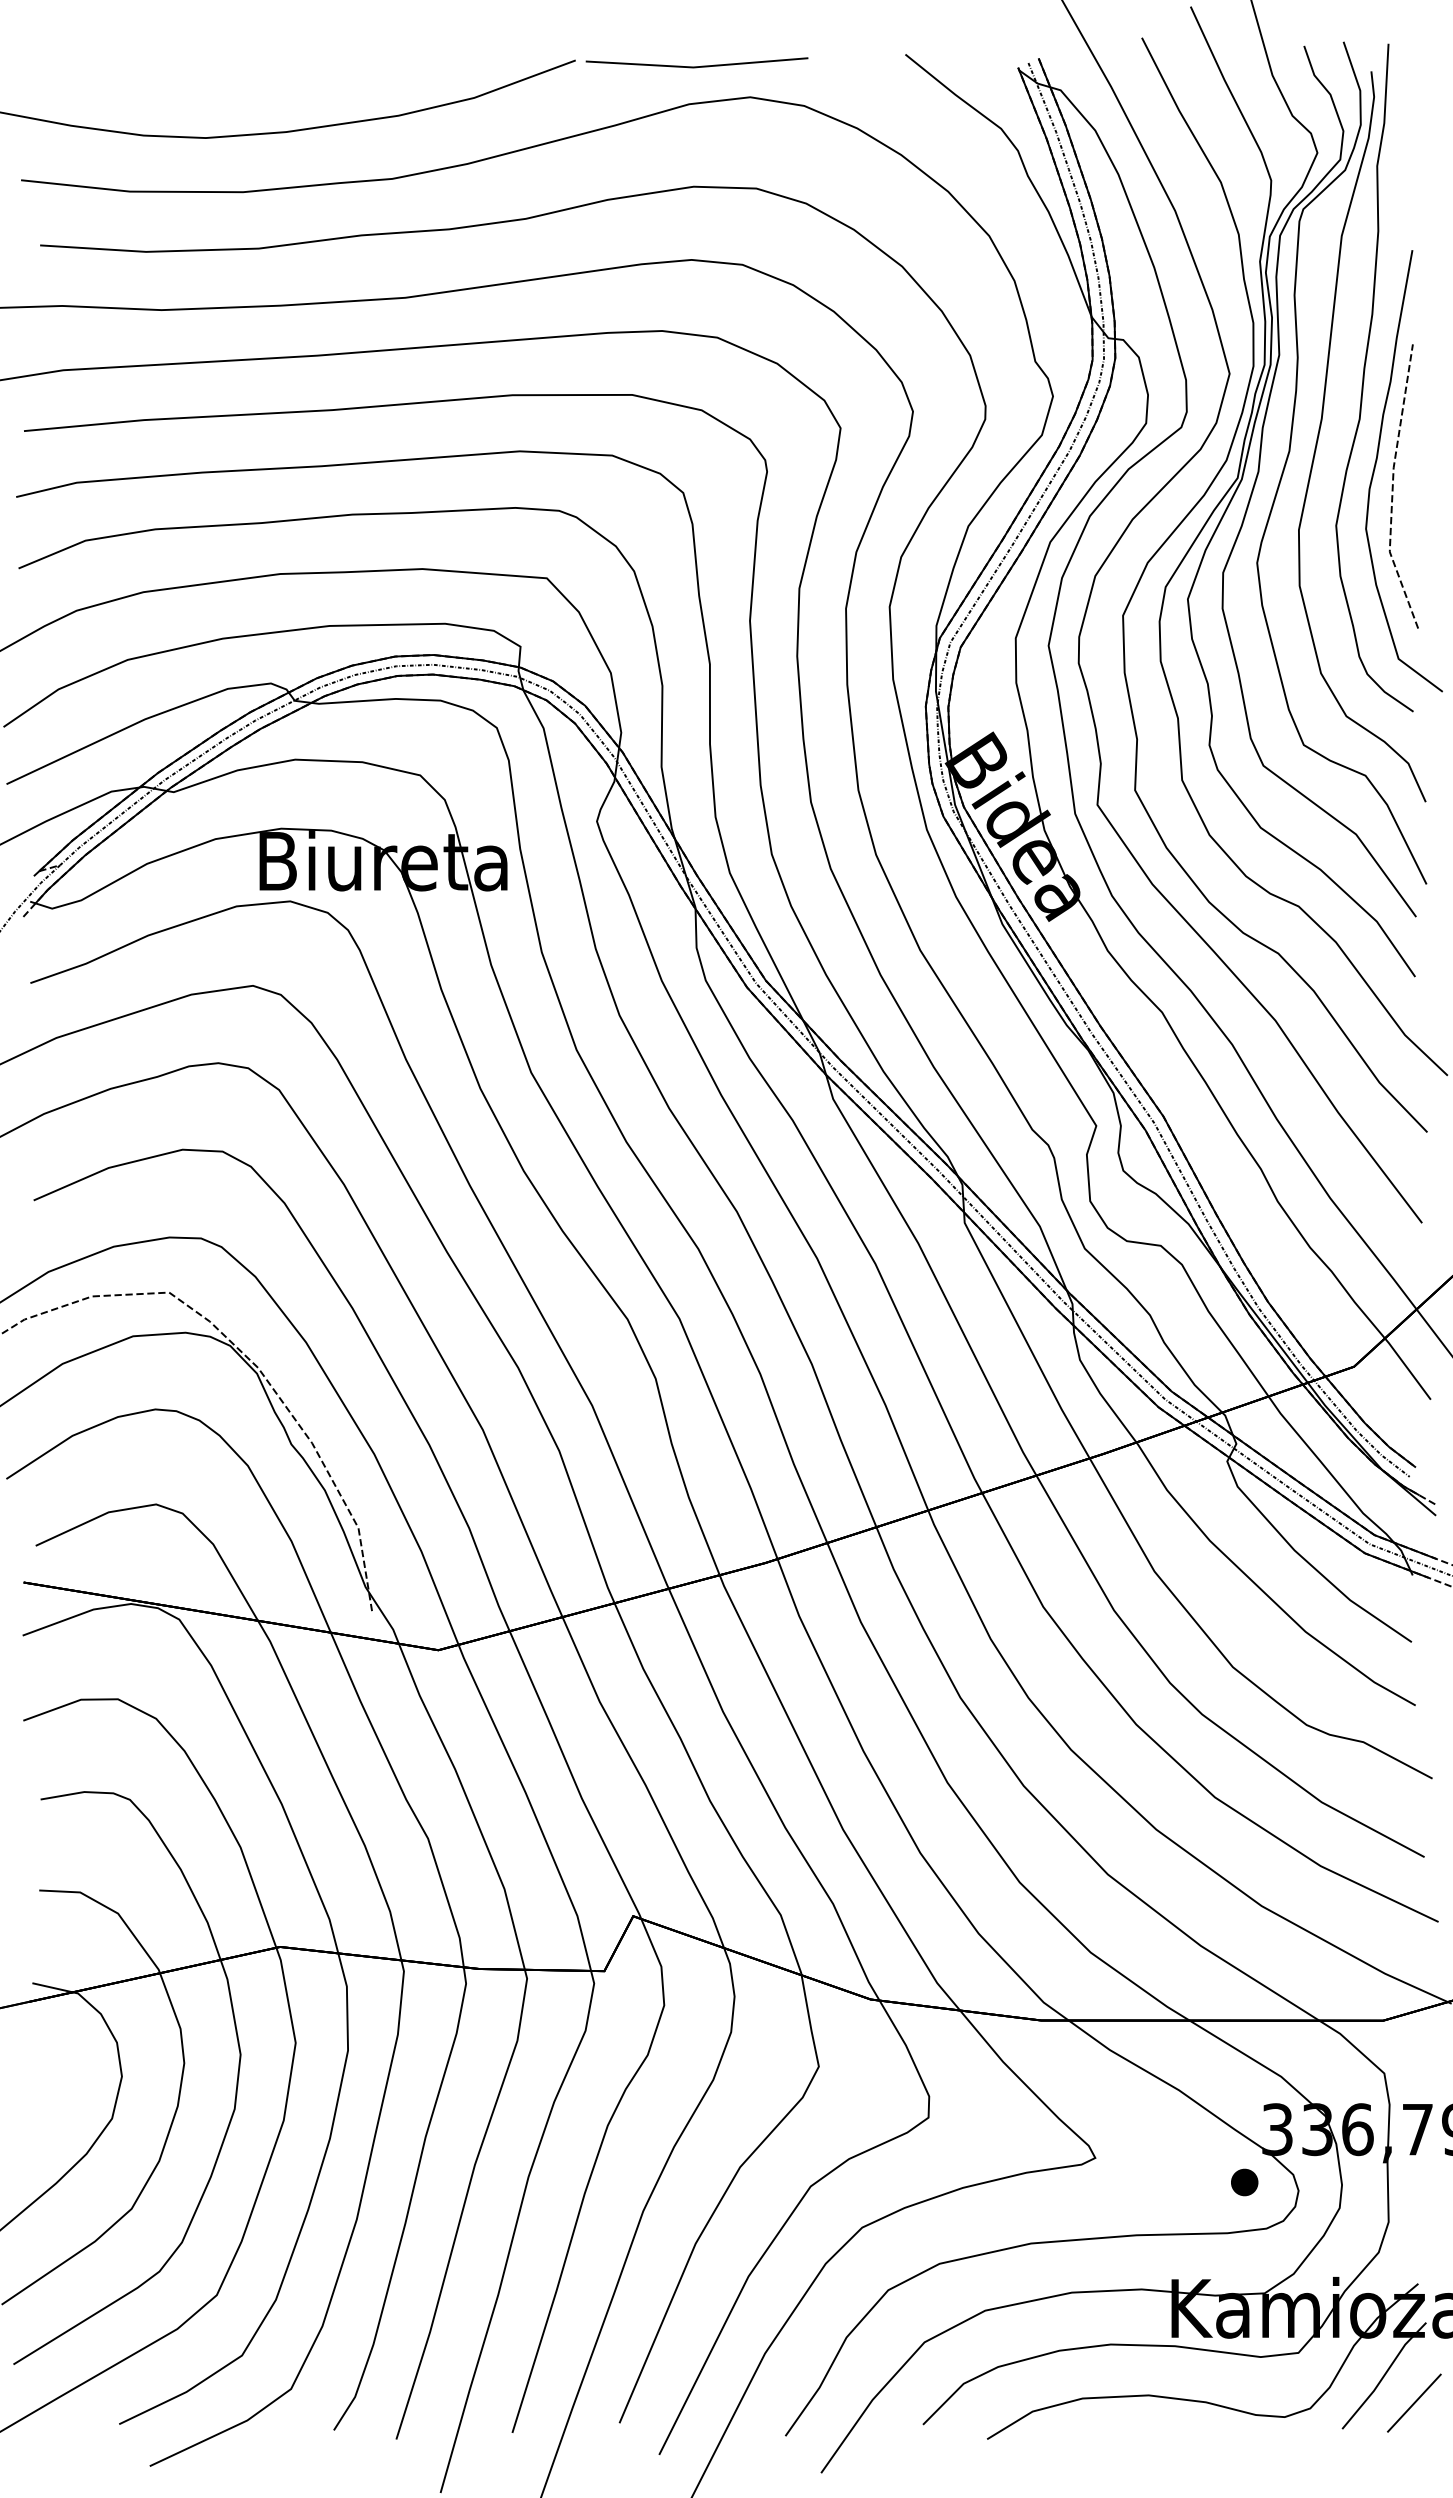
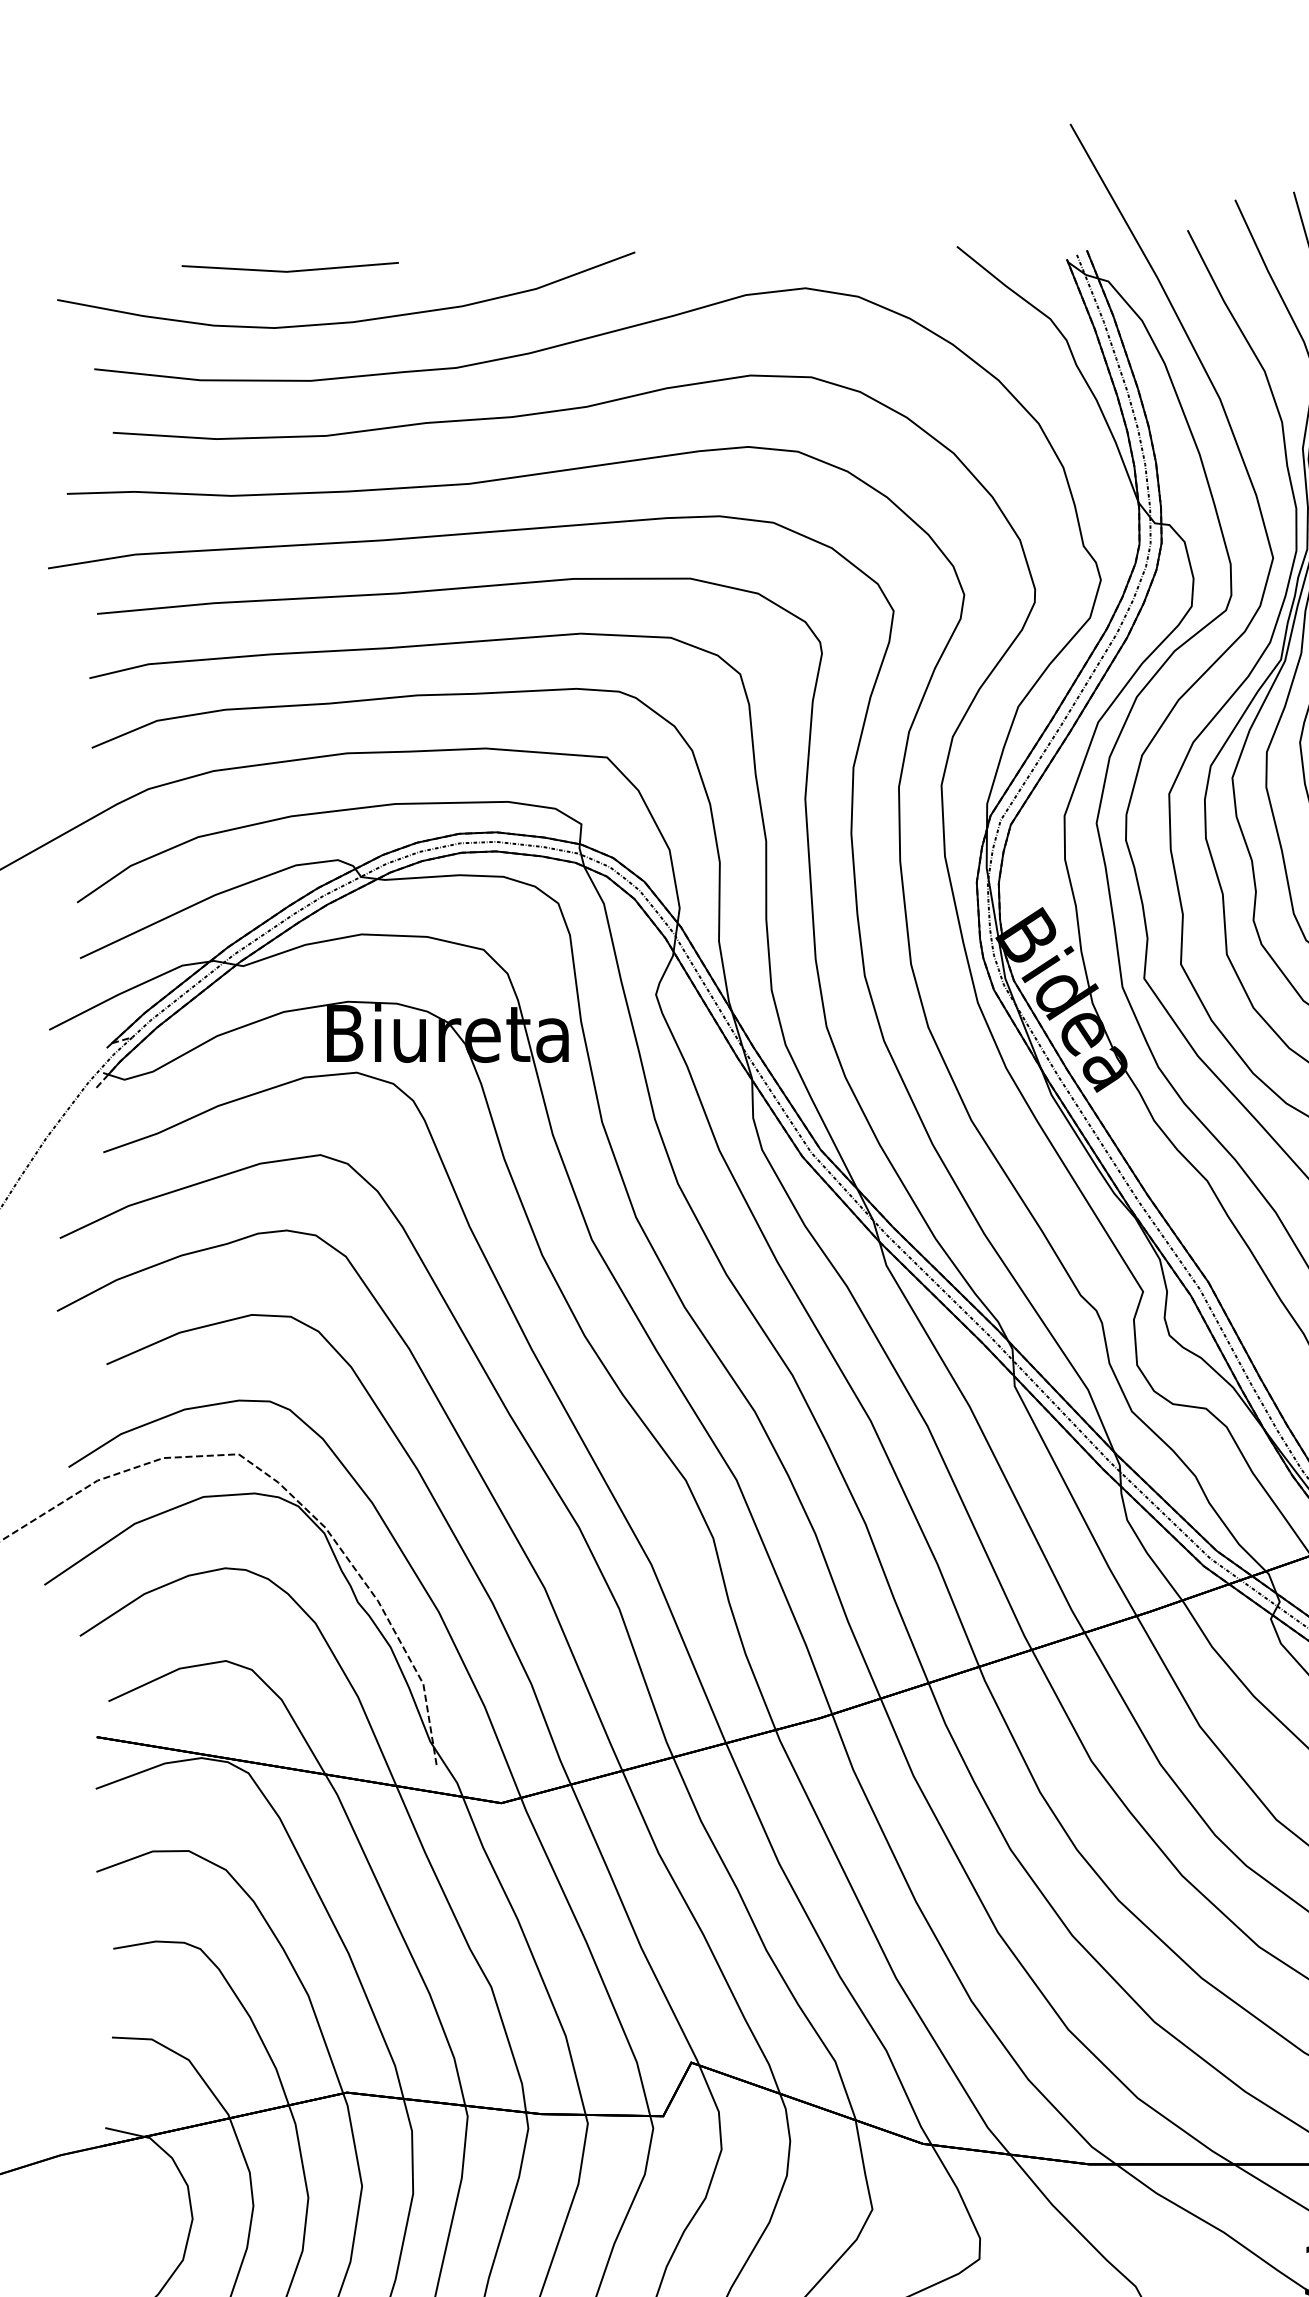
line: (696, 66) -> (289, 270), moved

